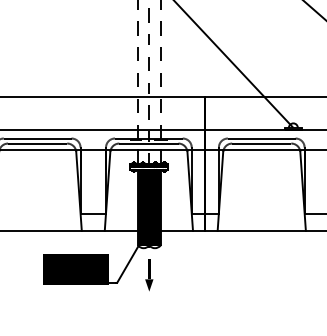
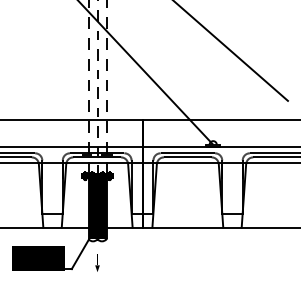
part: (149, 274) -> (97, 262), size x0.7

